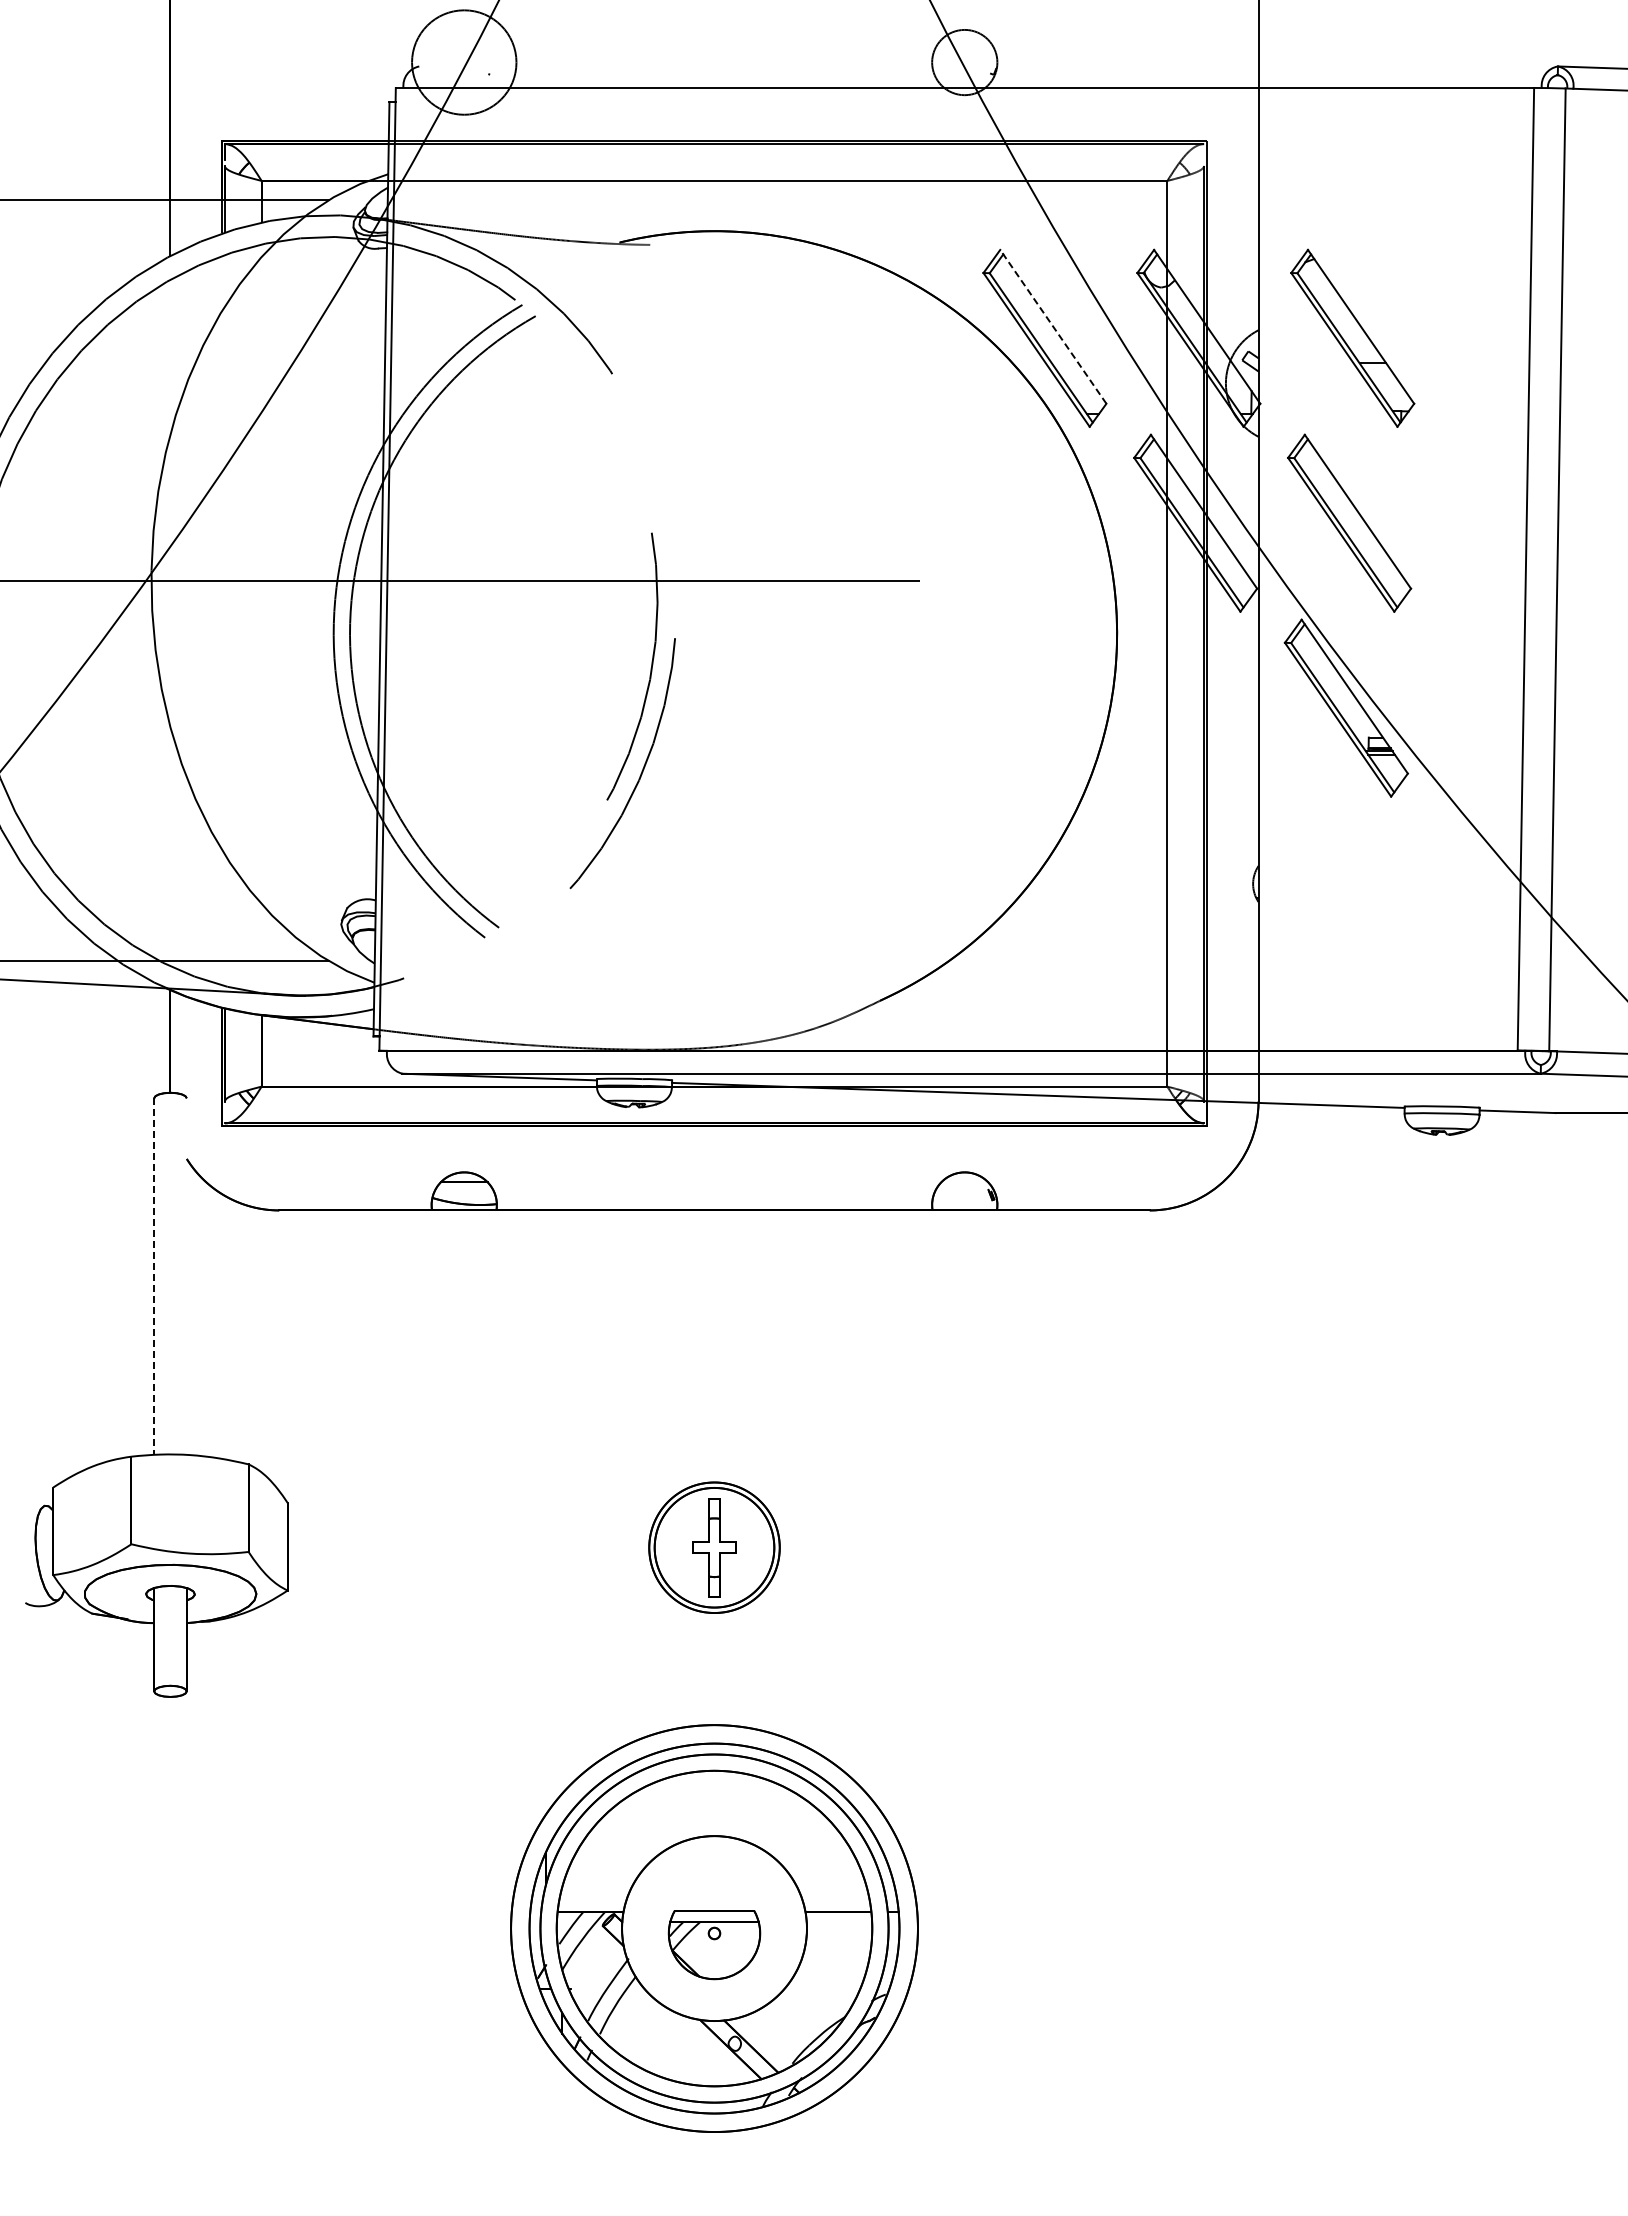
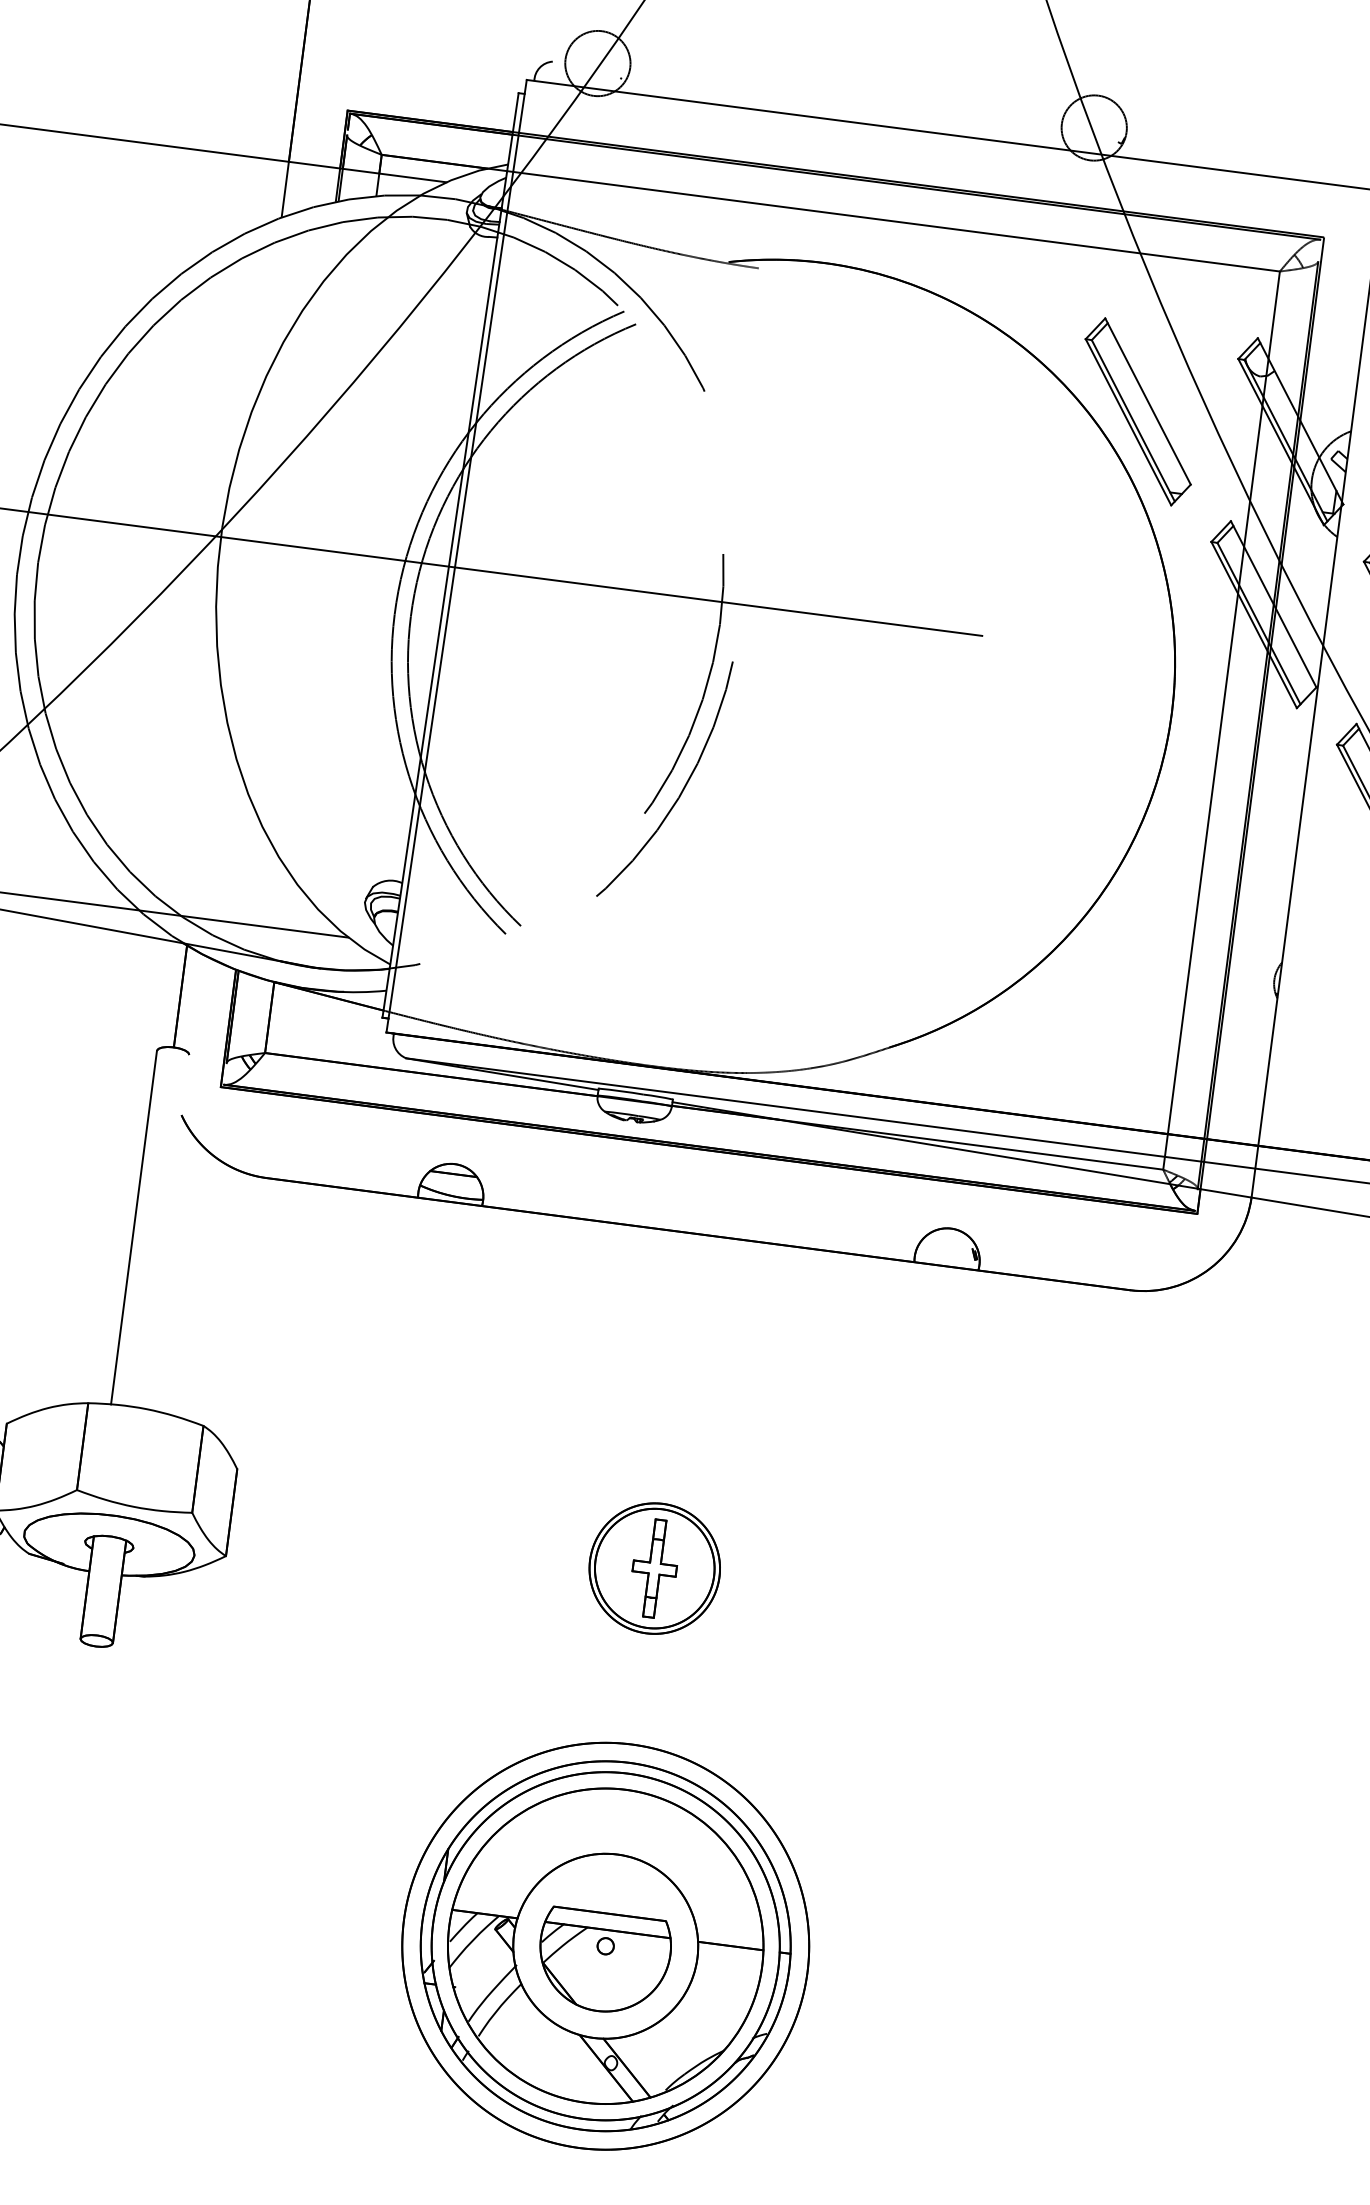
circle: (463, 62) -> (597, 63), size x0.62
line: (1053, 326) -> (1148, 401), dashed -> solid
line: (154, 1277) -> (134, 1228), dashed -> solid
part: (714, 1944) -> (603, 1962), size x1.43

